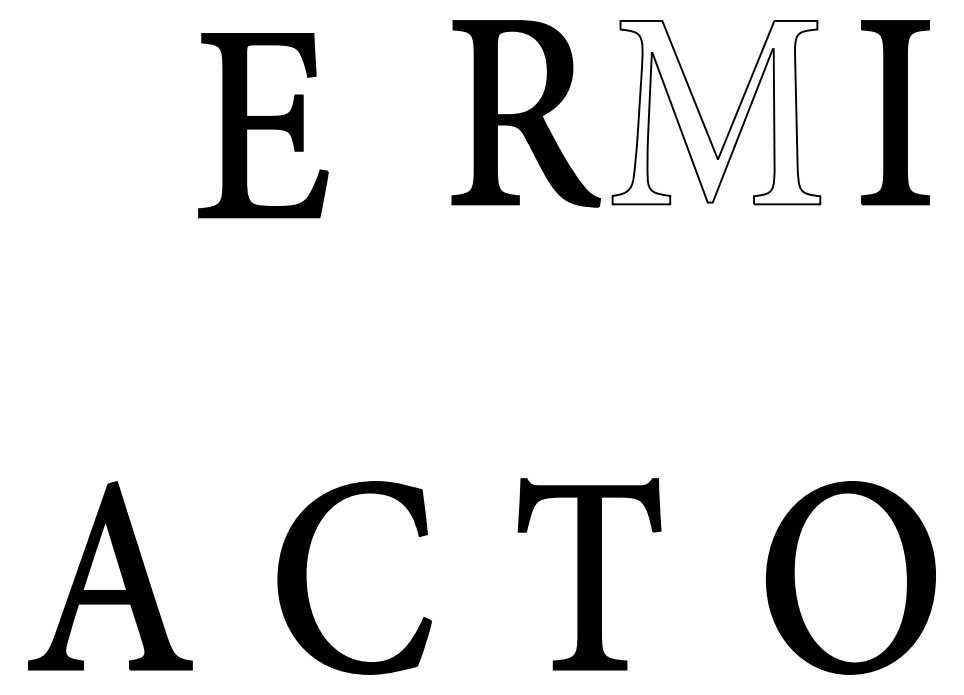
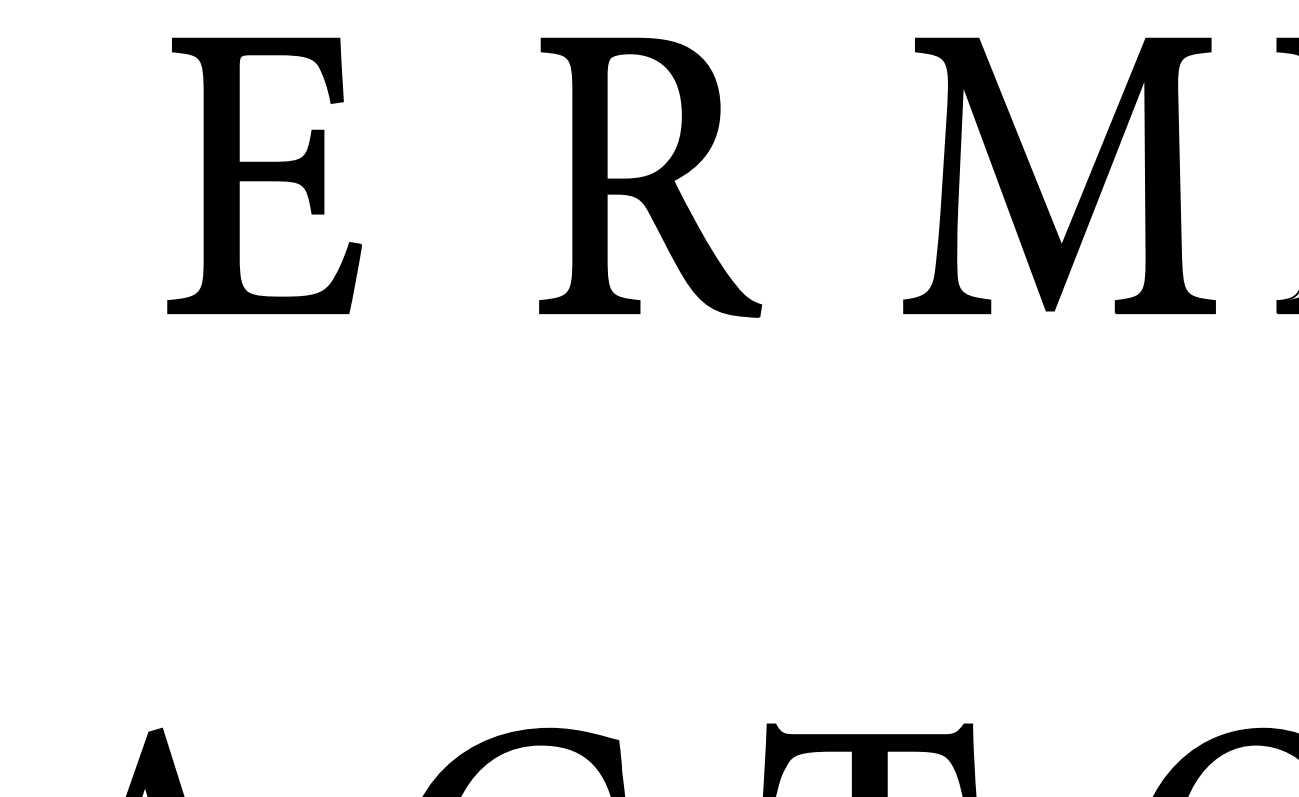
fill: (716, 112) -> (1059, 175), added
part: (525, 113) -> (649, 177), moved
part: (263, 125) -> (264, 175), moved

